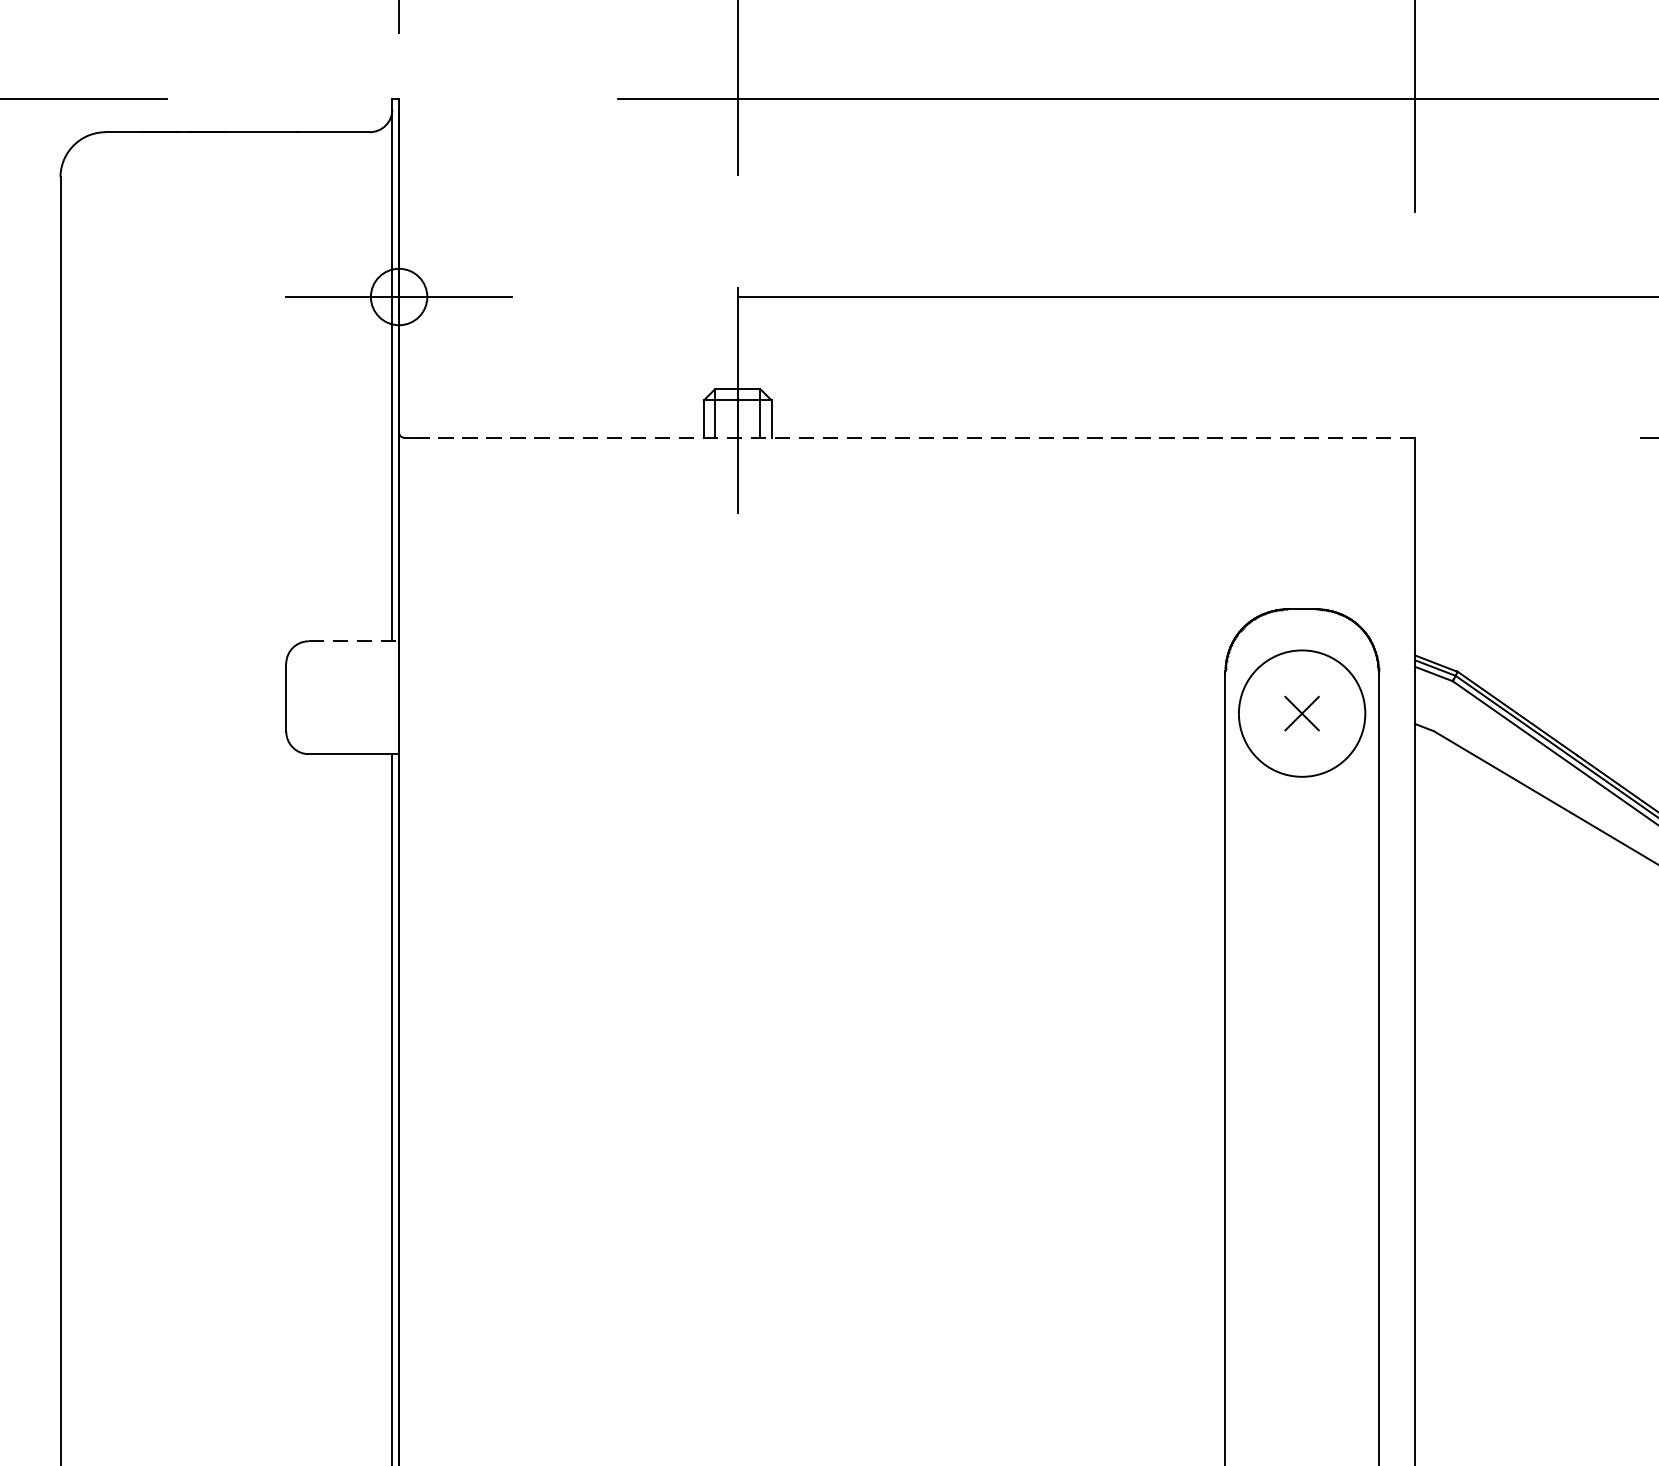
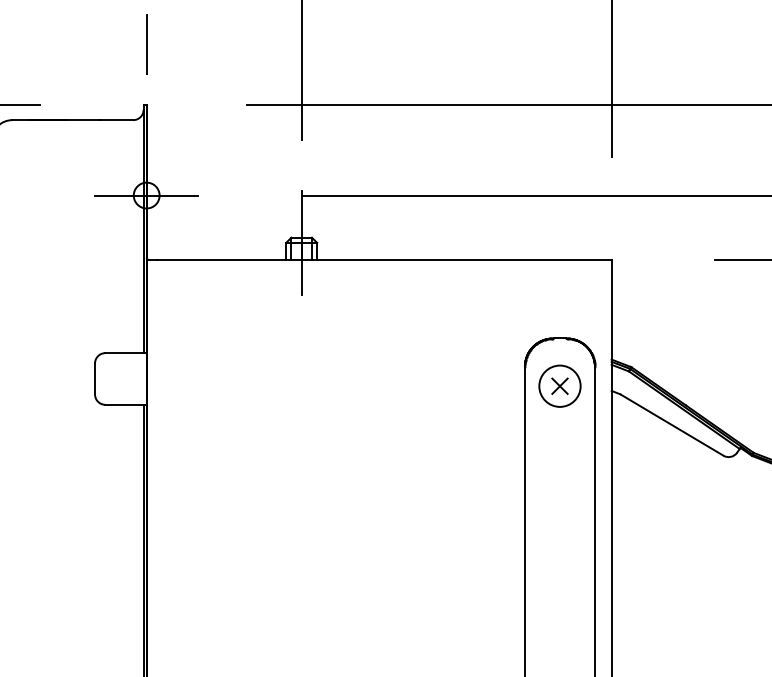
line: (916, 436) -> (383, 259), dashed -> solid
line: (354, 642) -> (126, 353), dashed -> solid
circle: (1301, 711) -> (559, 385), size x0.71

